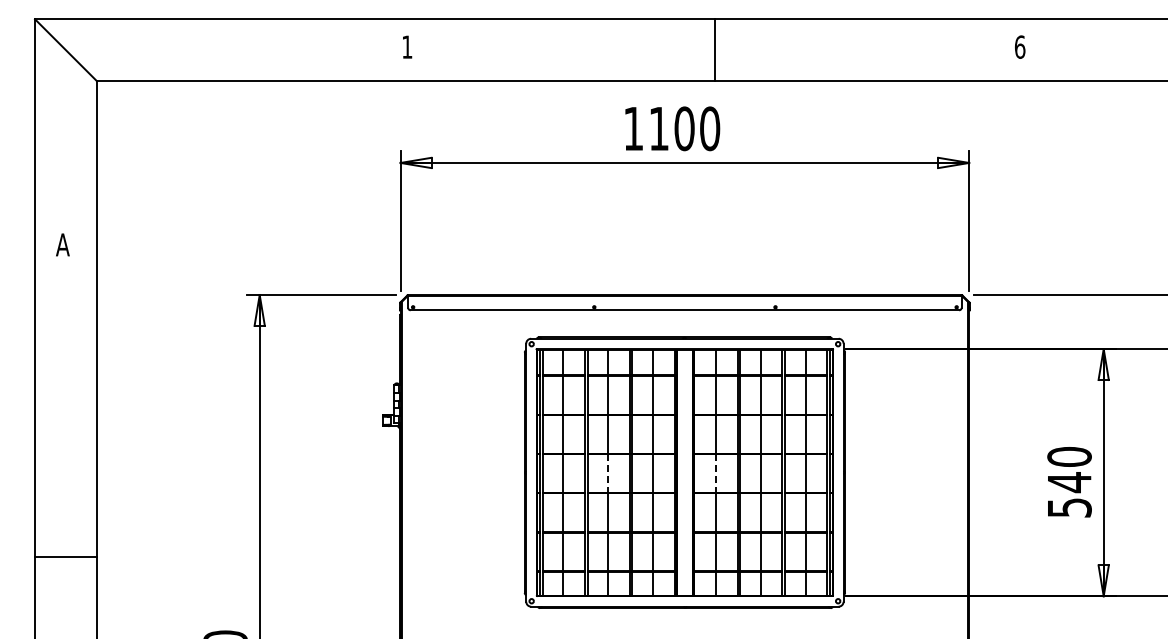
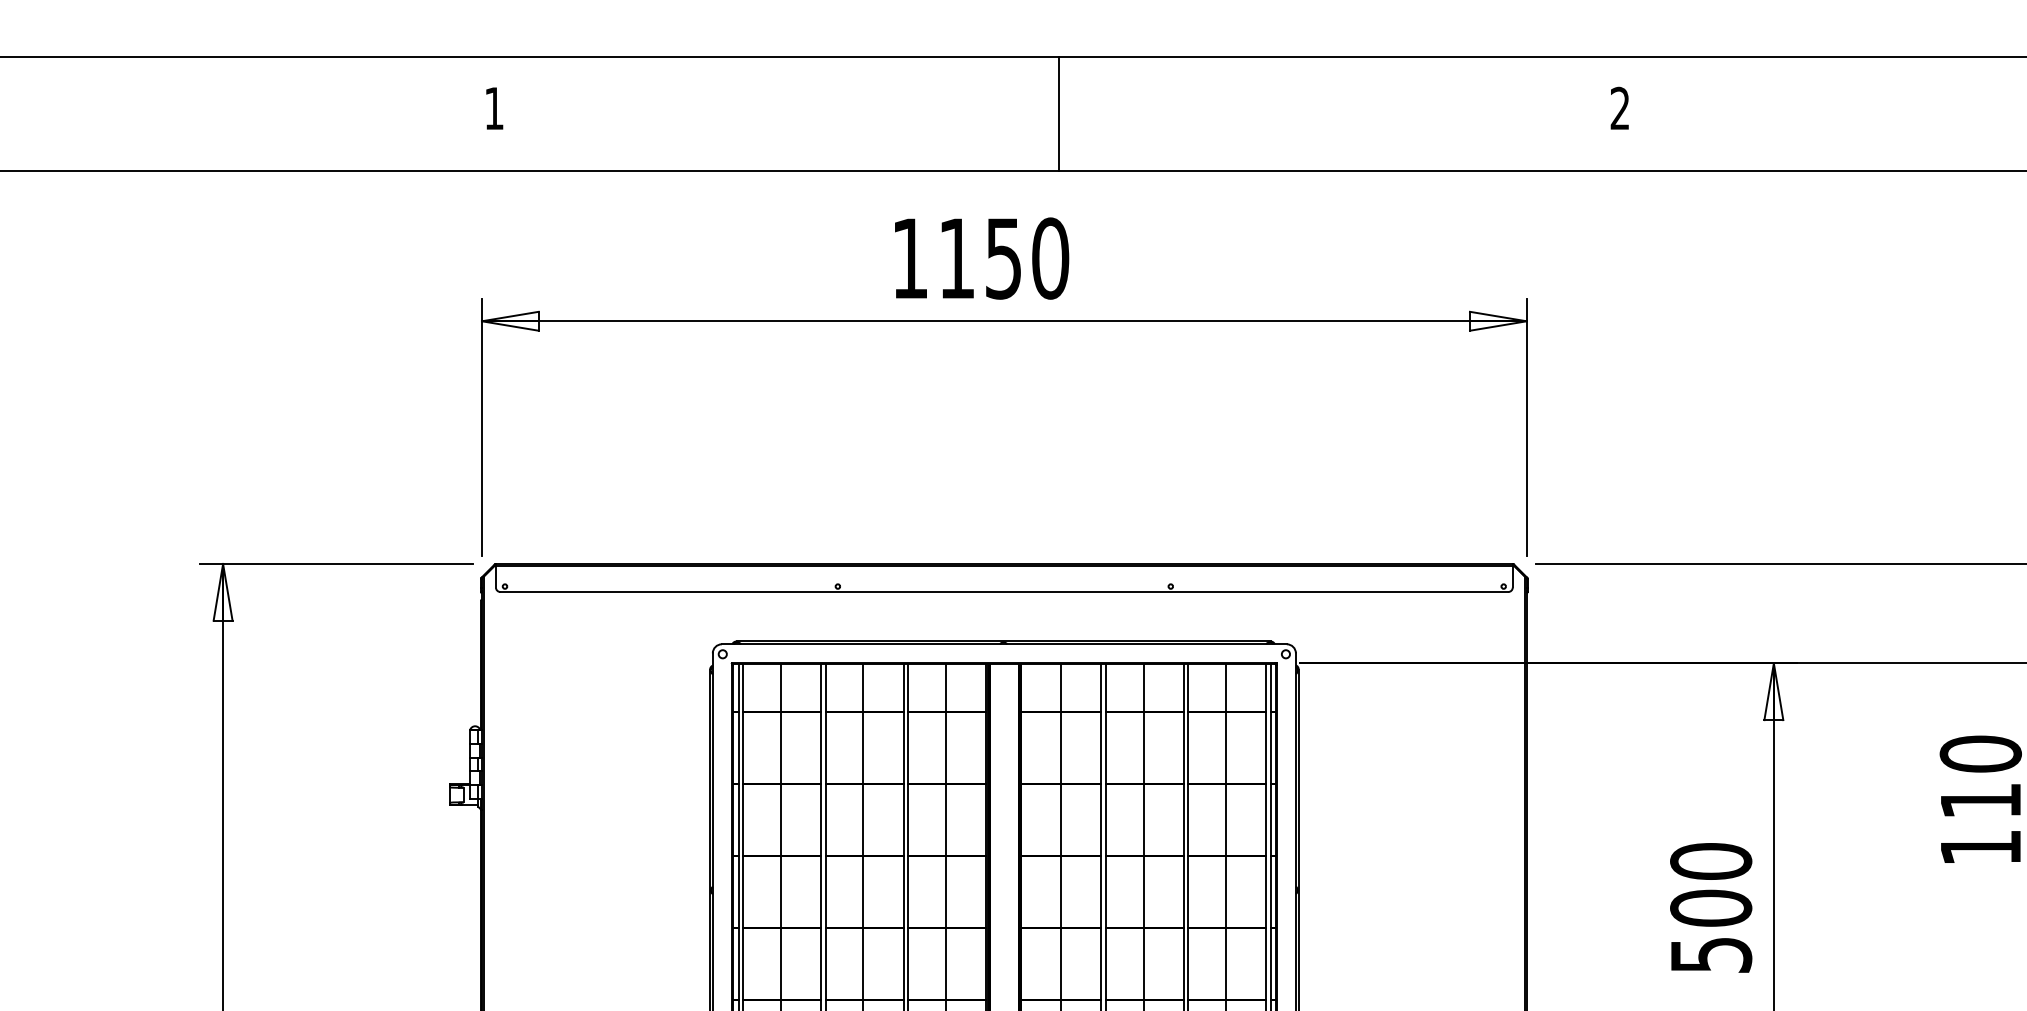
text: (1019, 46) -> (1619, 107), 6 -> 2
text: (684, 128) -> (1003, 257), 1100 -> 1150
line: (608, 474) -> (863, 893), dashed -> solid
line: (715, 474) -> (1060, 893), dashed -> solid
text: (1069, 482) -> (1710, 908), 540 -> 500

